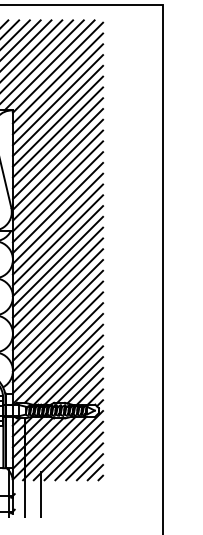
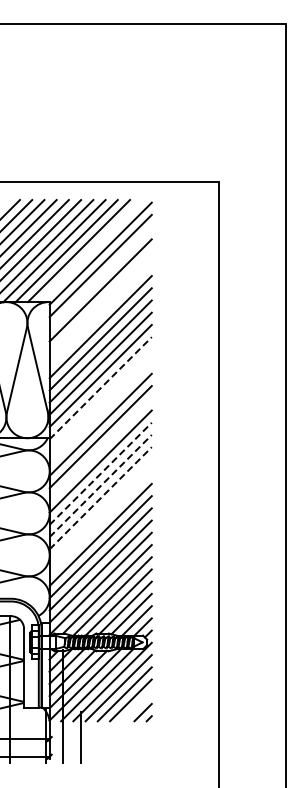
line: (49, 65) -> (91, 251), removed
line: (57, 89) -> (100, 278), removed
line: (57, 110) -> (100, 302), removed
line: (57, 121) -> (100, 314), removed
line: (58, 185) -> (101, 387), solid -> dashed
line: (57, 197) -> (100, 400), removed
line: (57, 207) -> (100, 412), removed
line: (57, 240) -> (100, 449), removed
line: (58, 261) -> (101, 473), solid -> dashed
line: (58, 272) -> (101, 485), solid -> dashed
line: (58, 282) -> (101, 497), solid -> dashed
line: (57, 294) -> (100, 510), removed
line: (57, 304) -> (100, 522), removed
line: (89, 467) -> (136, 706), removed

